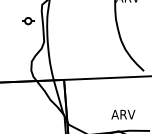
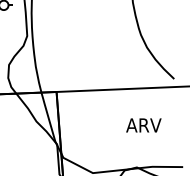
text: (123, 114) -> (144, 125), moved

